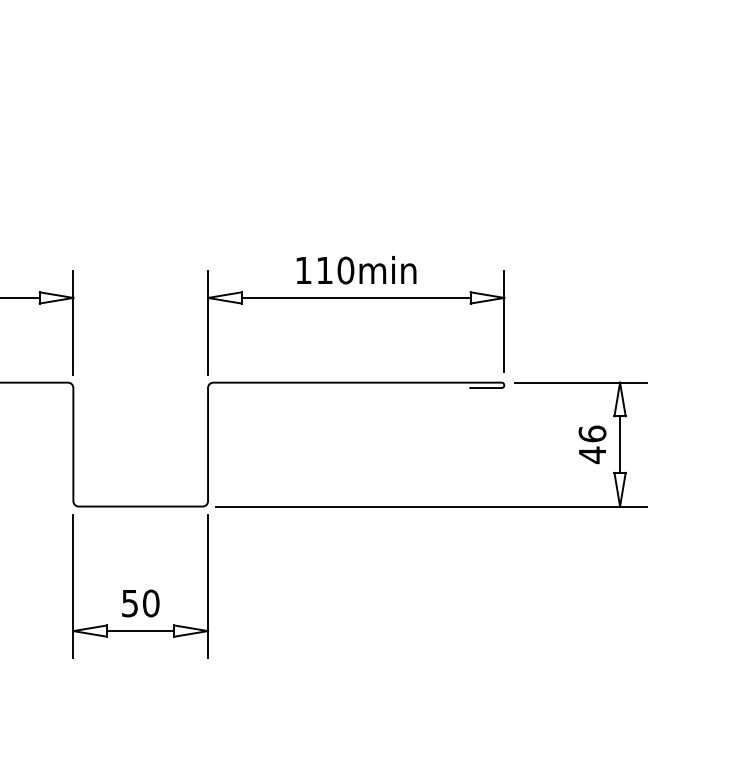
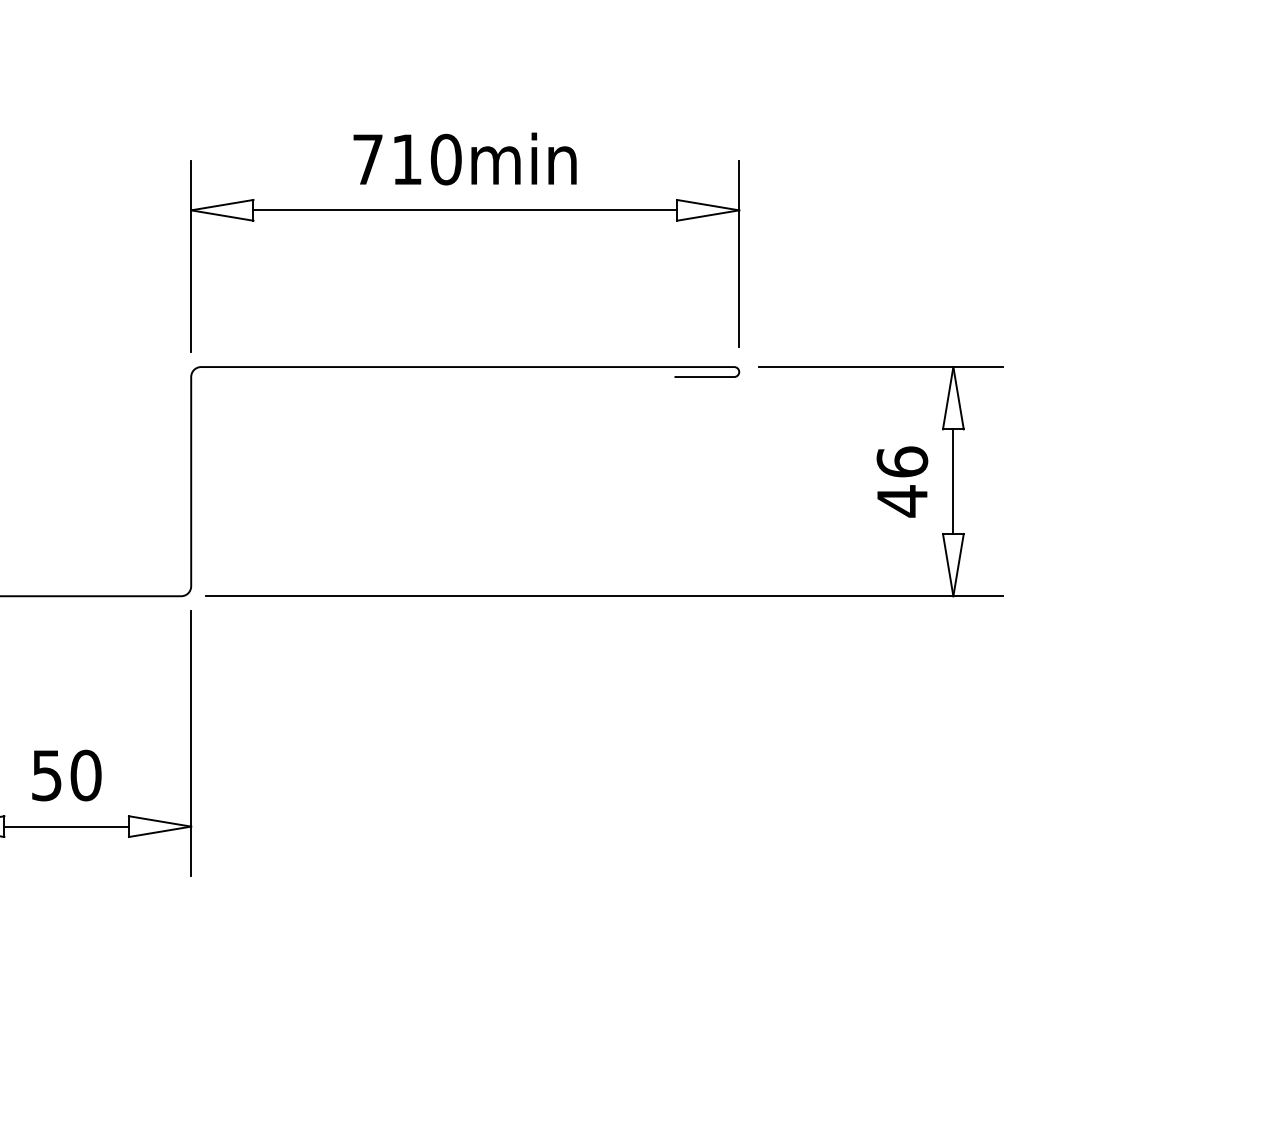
text: (303, 270) -> (367, 159), 110min -> 710min

